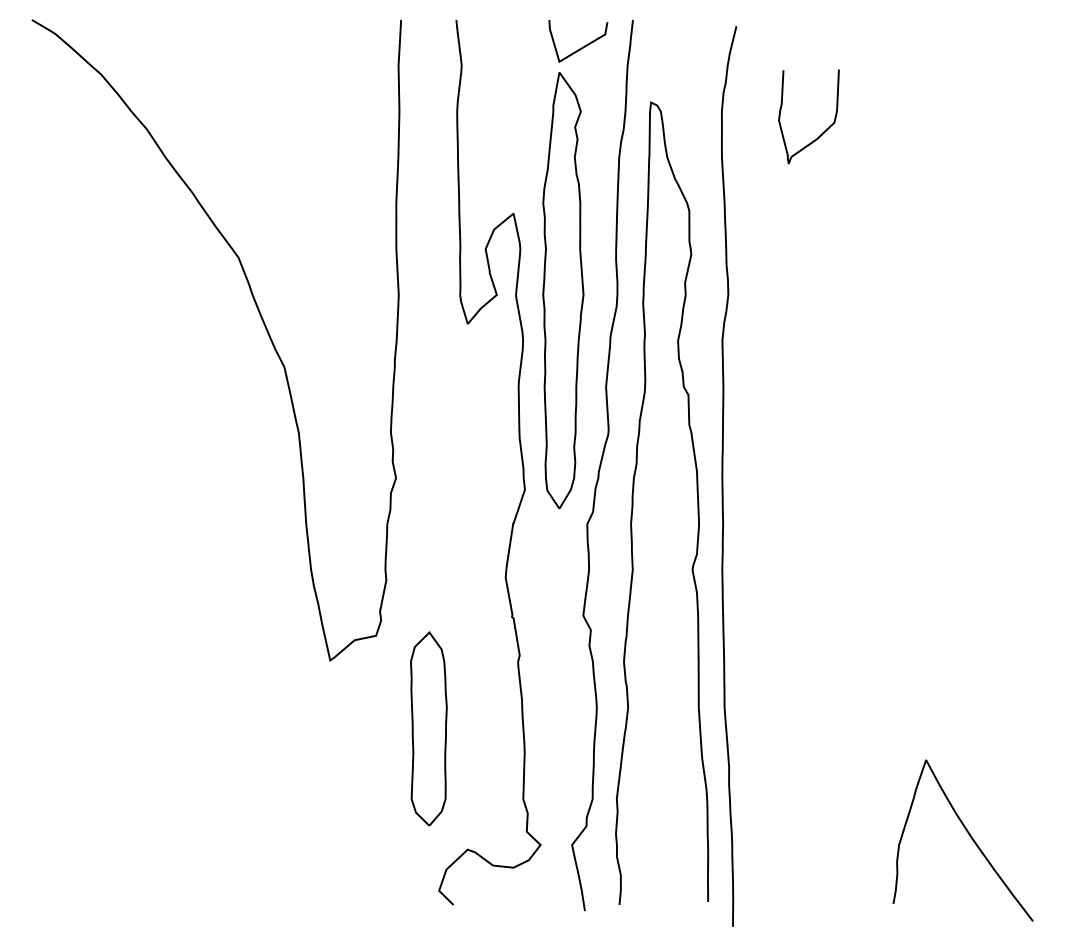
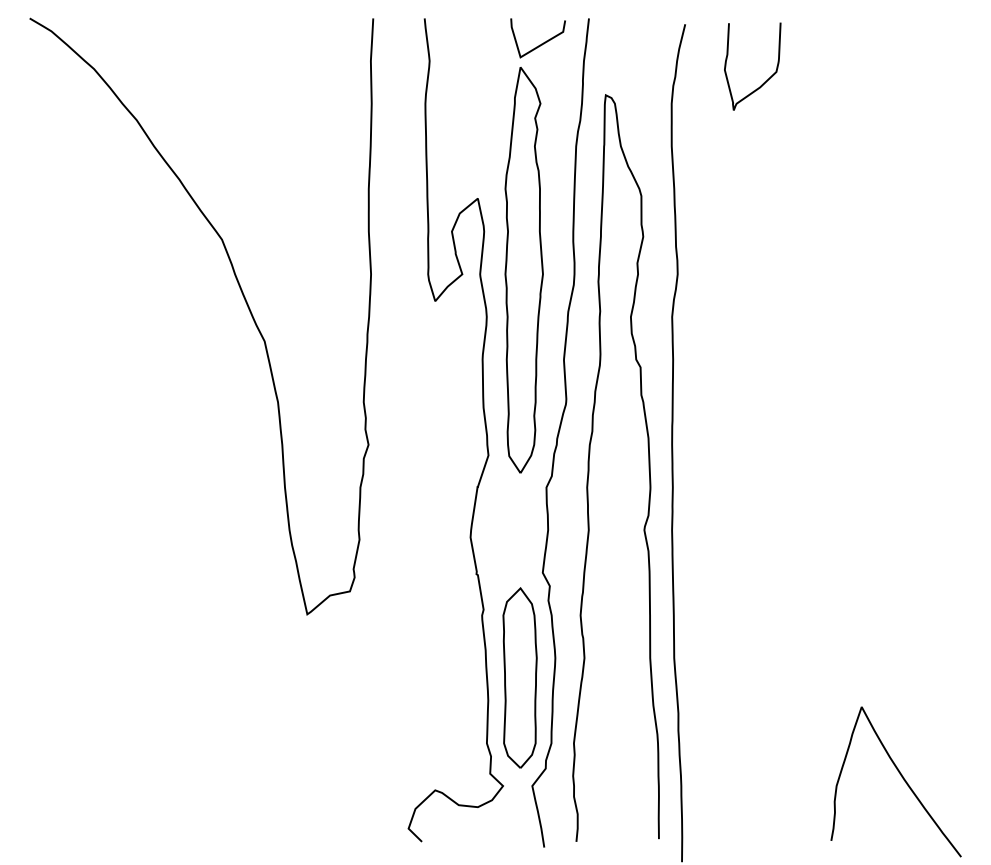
curve: (821, 132) -> (764, 81), moved
part: (428, 728) -> (519, 677), moved

